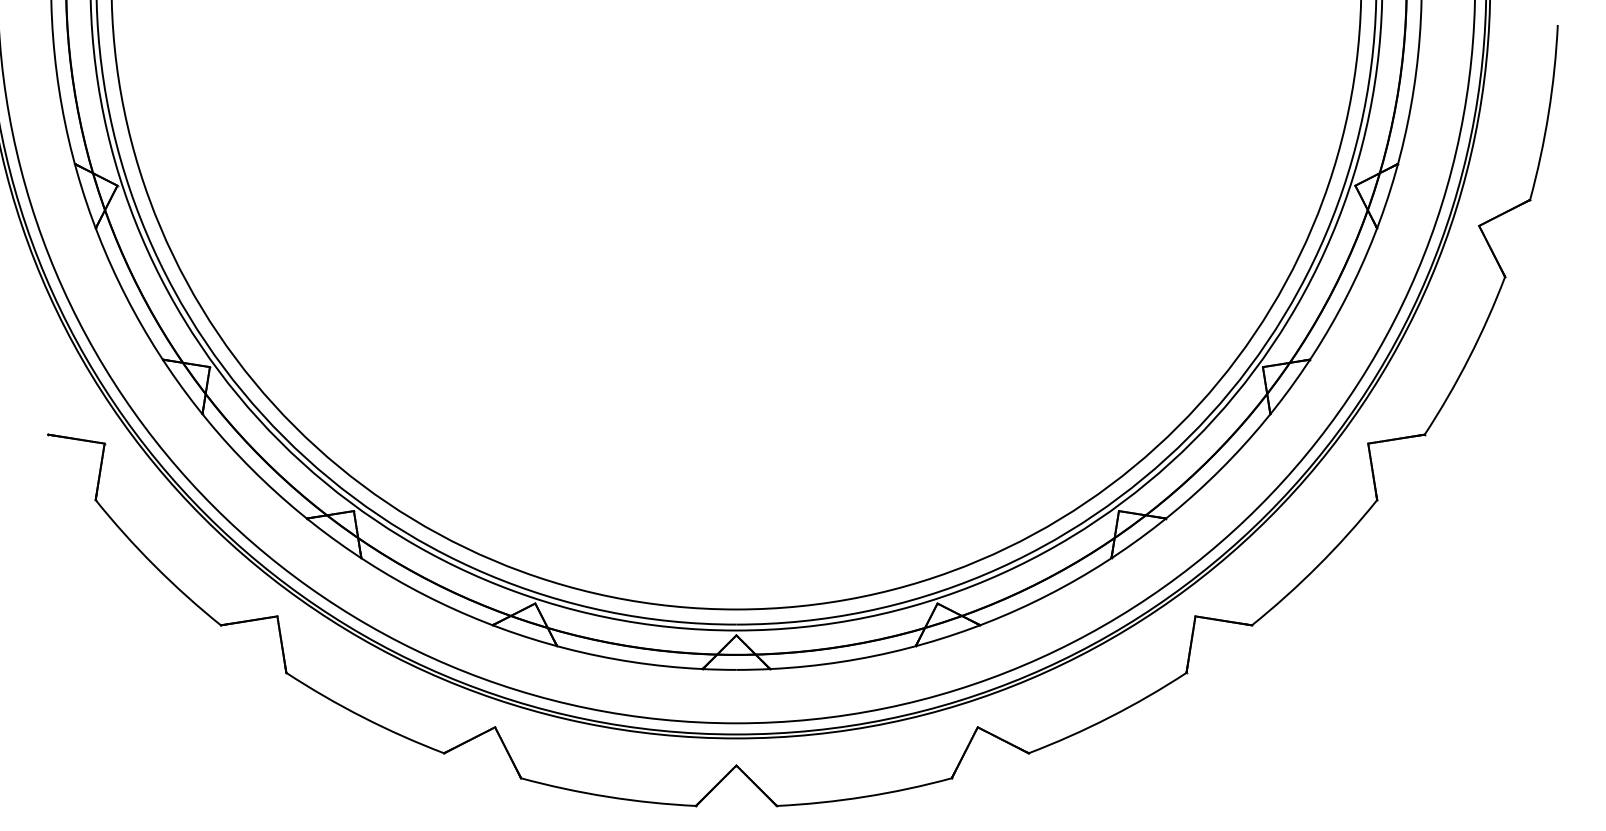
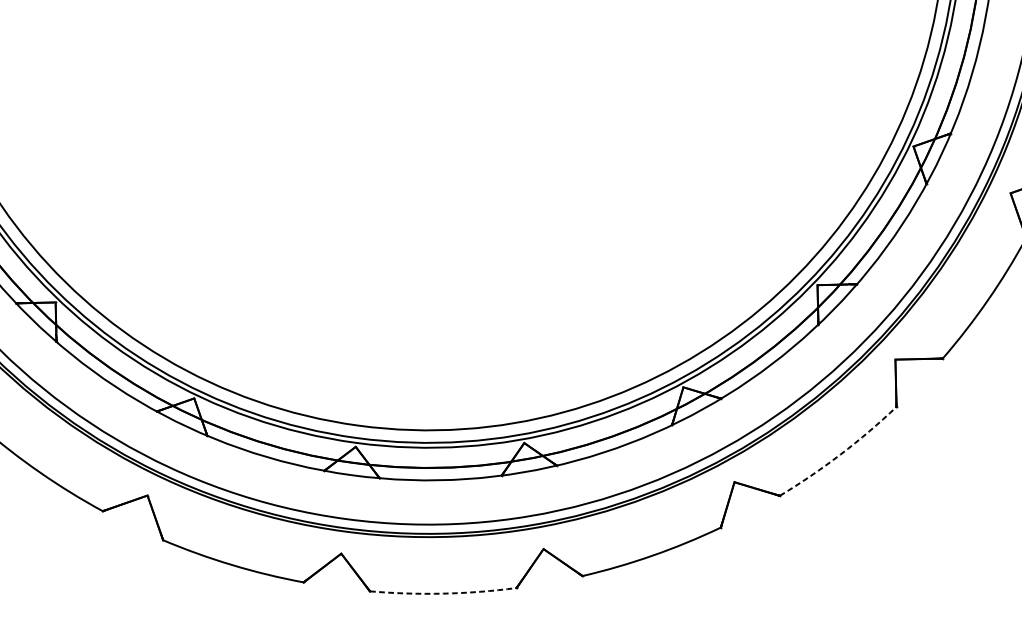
arc: (1317, 566) -> (840, 454), solid -> dashed
arc: (865, 796) -> (443, 593), solid -> dashed

